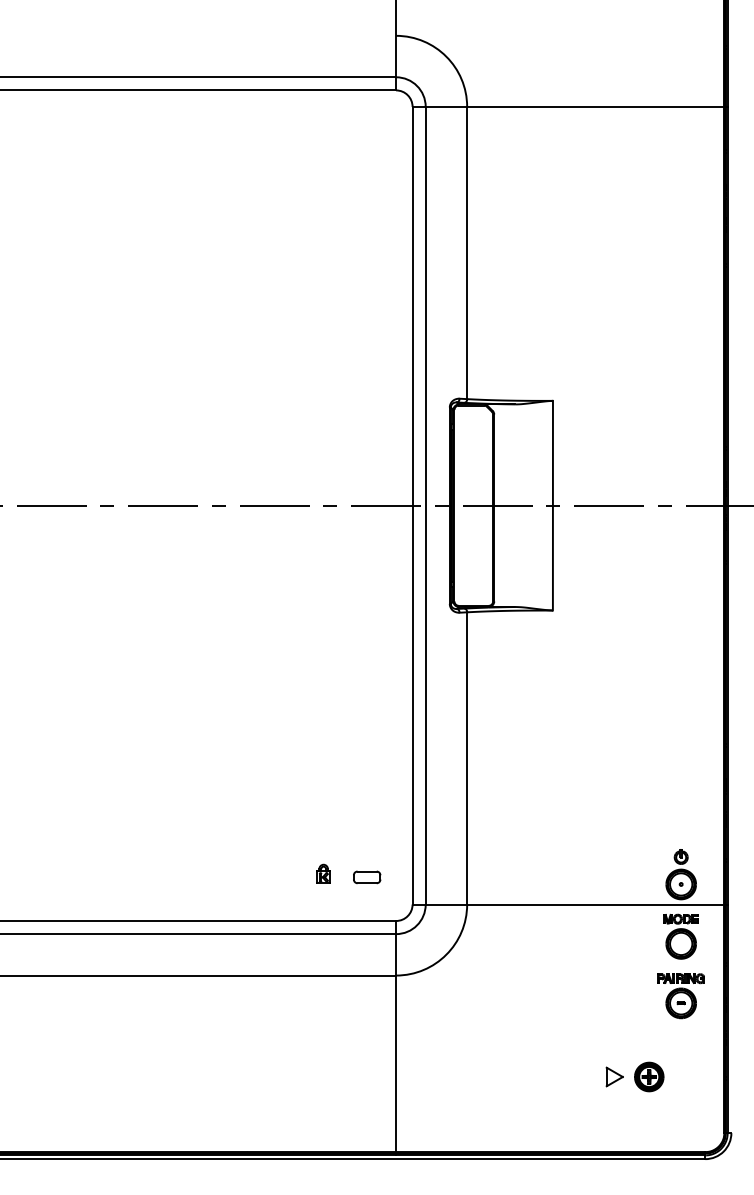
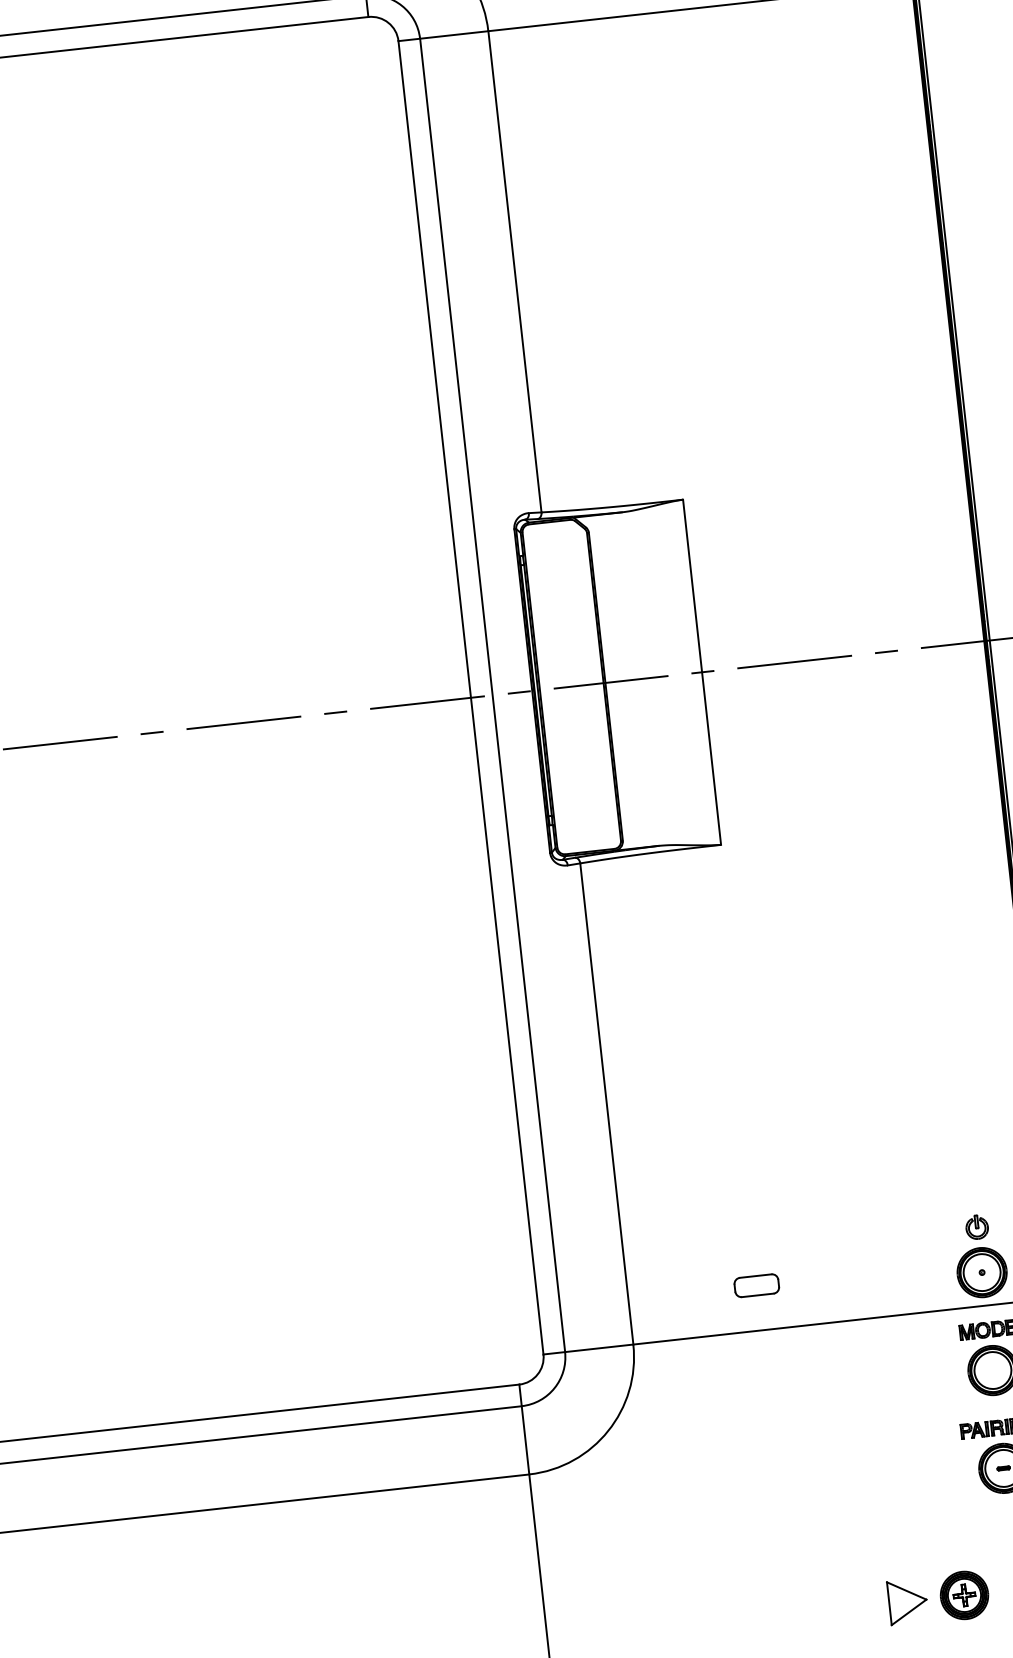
part: (323, 873) -> (391, 1319), removed
part: (367, 877) -> (757, 1285), moved
part: (614, 1076) -> (907, 1600), size x1.4

